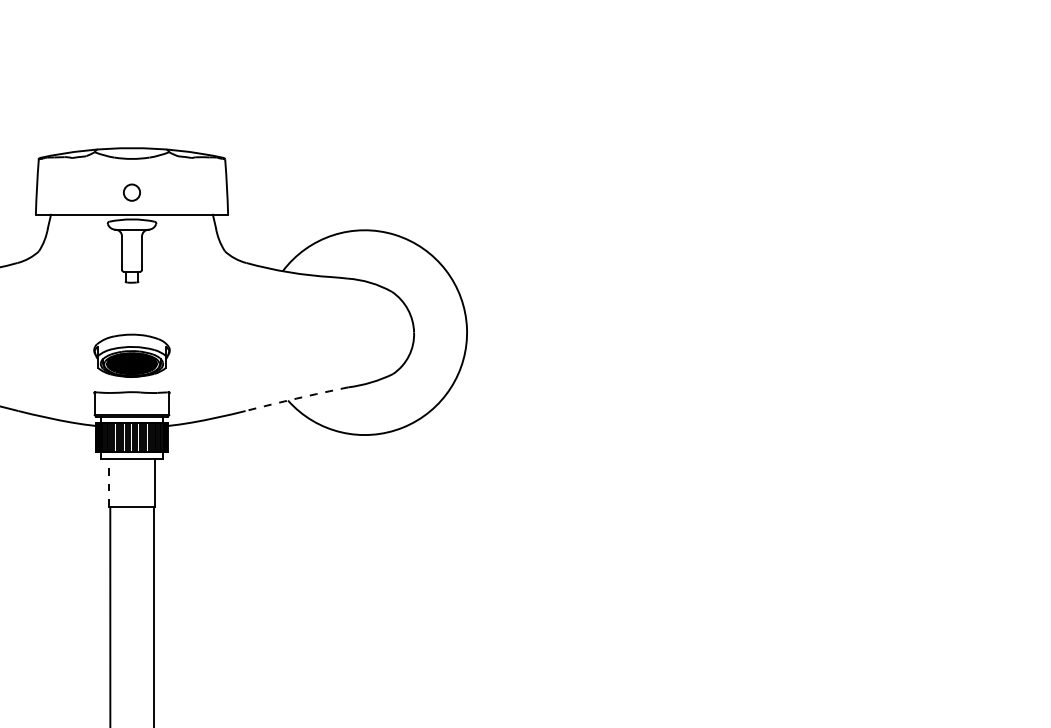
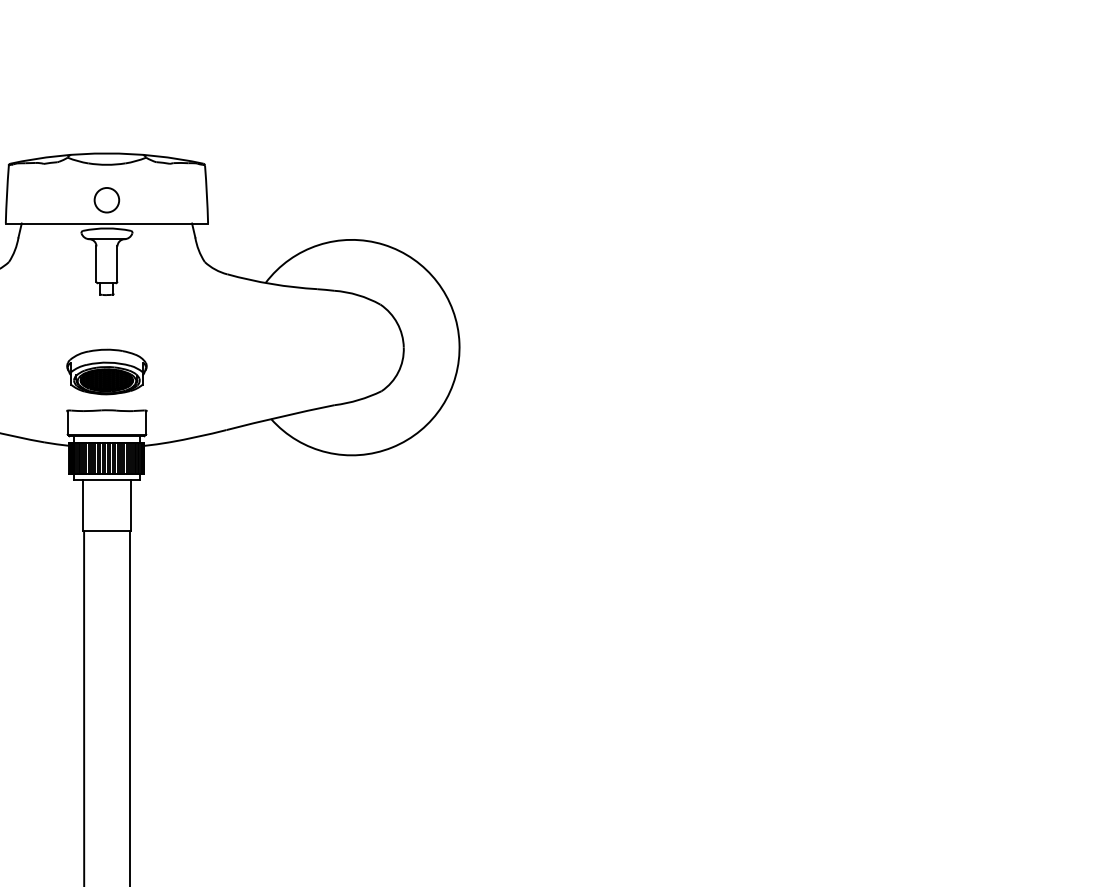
circle: (131, 192) -> (106, 200), size x1.43
arc: (296, 398) -> (280, 416), dashed -> solid
line: (108, 482) -> (82, 505), dashed -> solid

